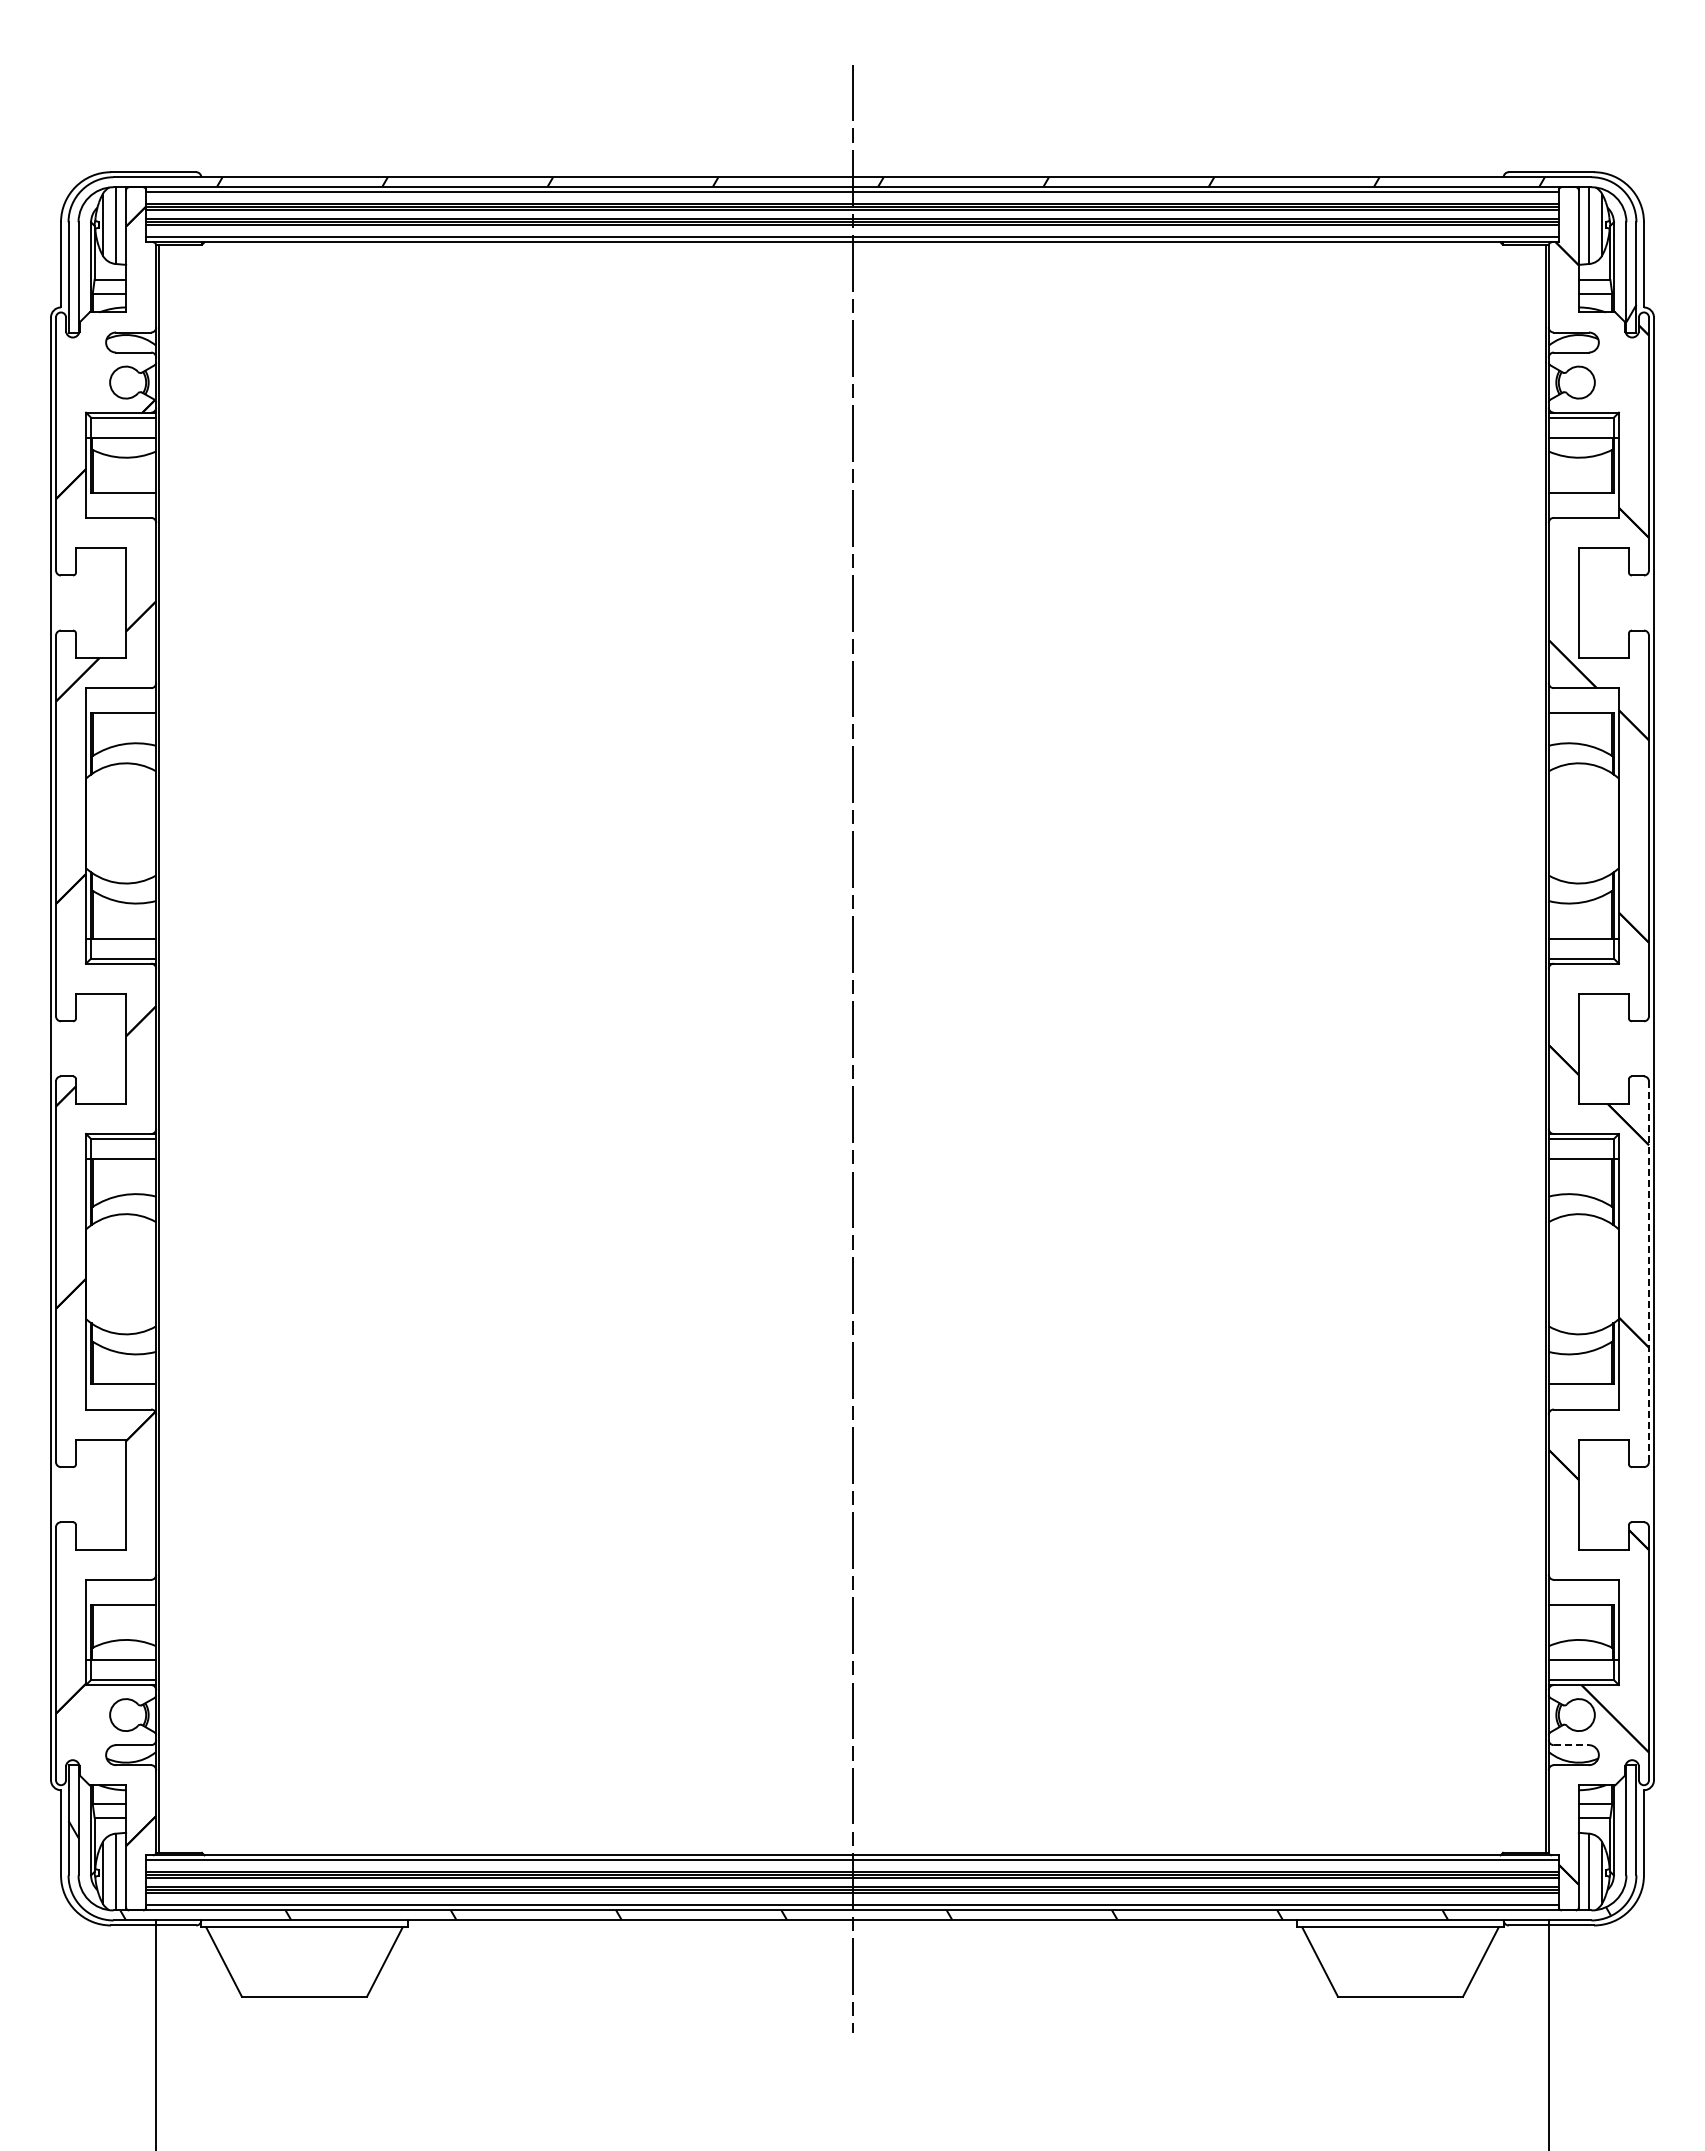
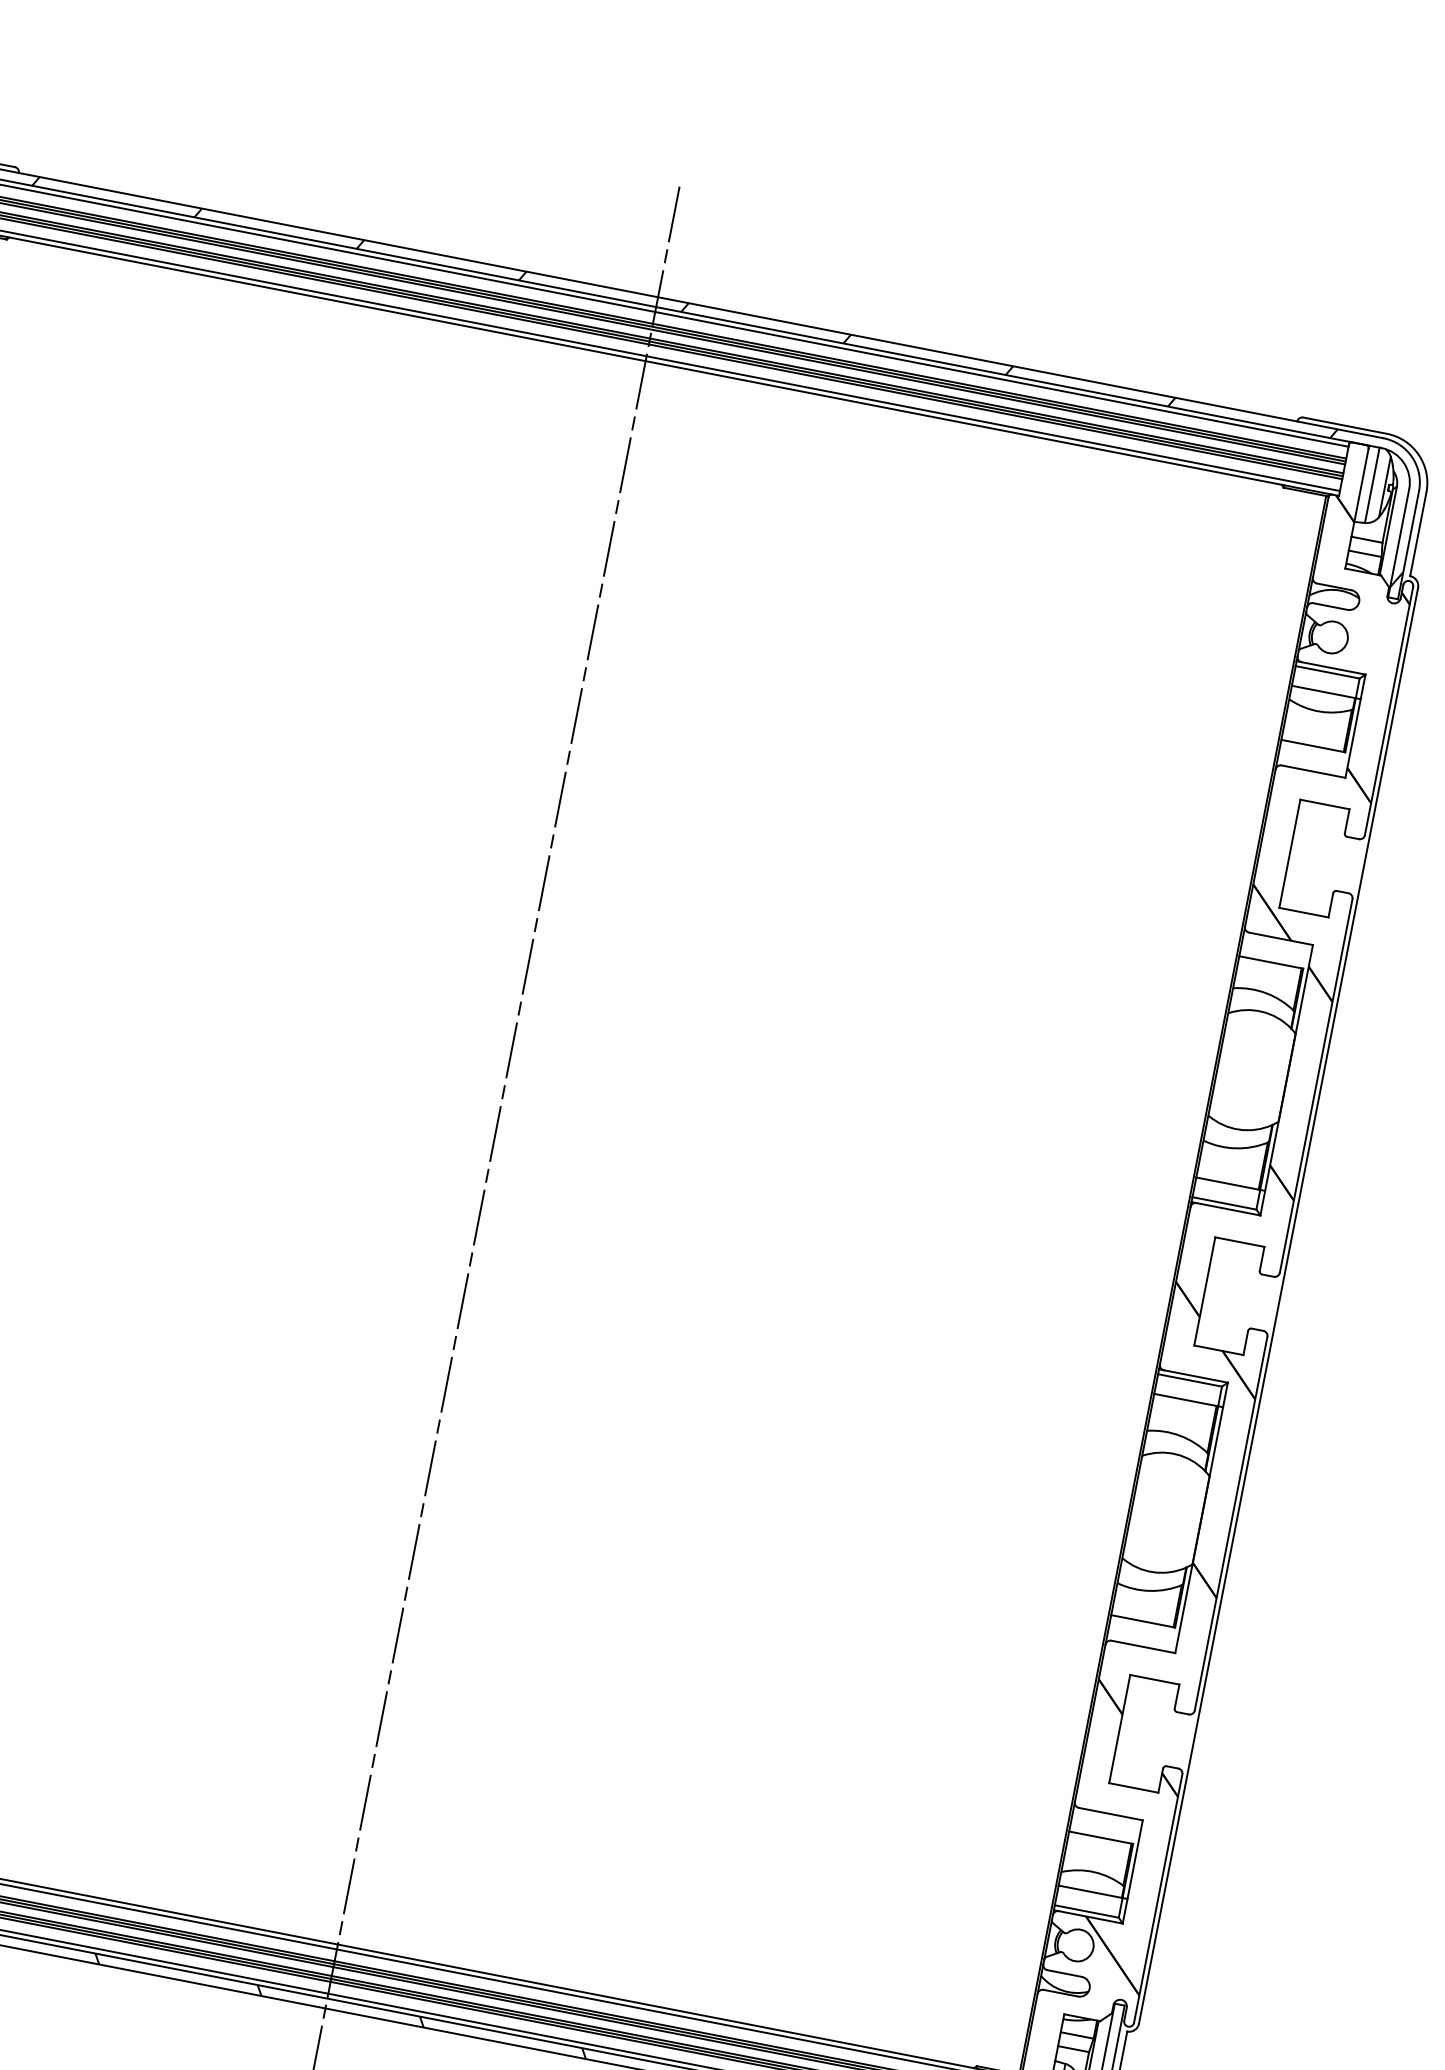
line: (1648, 1271) -> (1230, 1523), dashed -> solid
line: (1571, 1745) -> (1064, 1973), dashed -> solid

